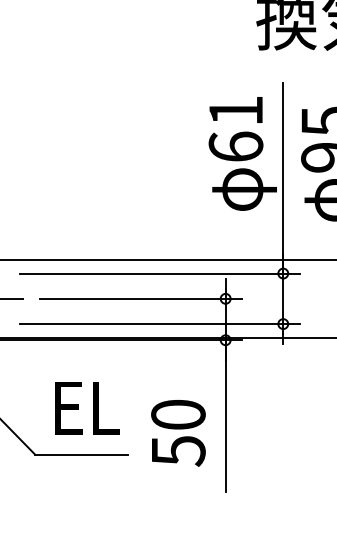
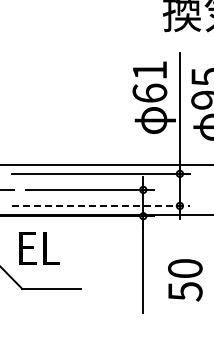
line: (159, 323) -> (101, 205), solid -> dashed
text: (87, 408) -> (39, 248), moved
text: (178, 433) -> (185, 280), moved

